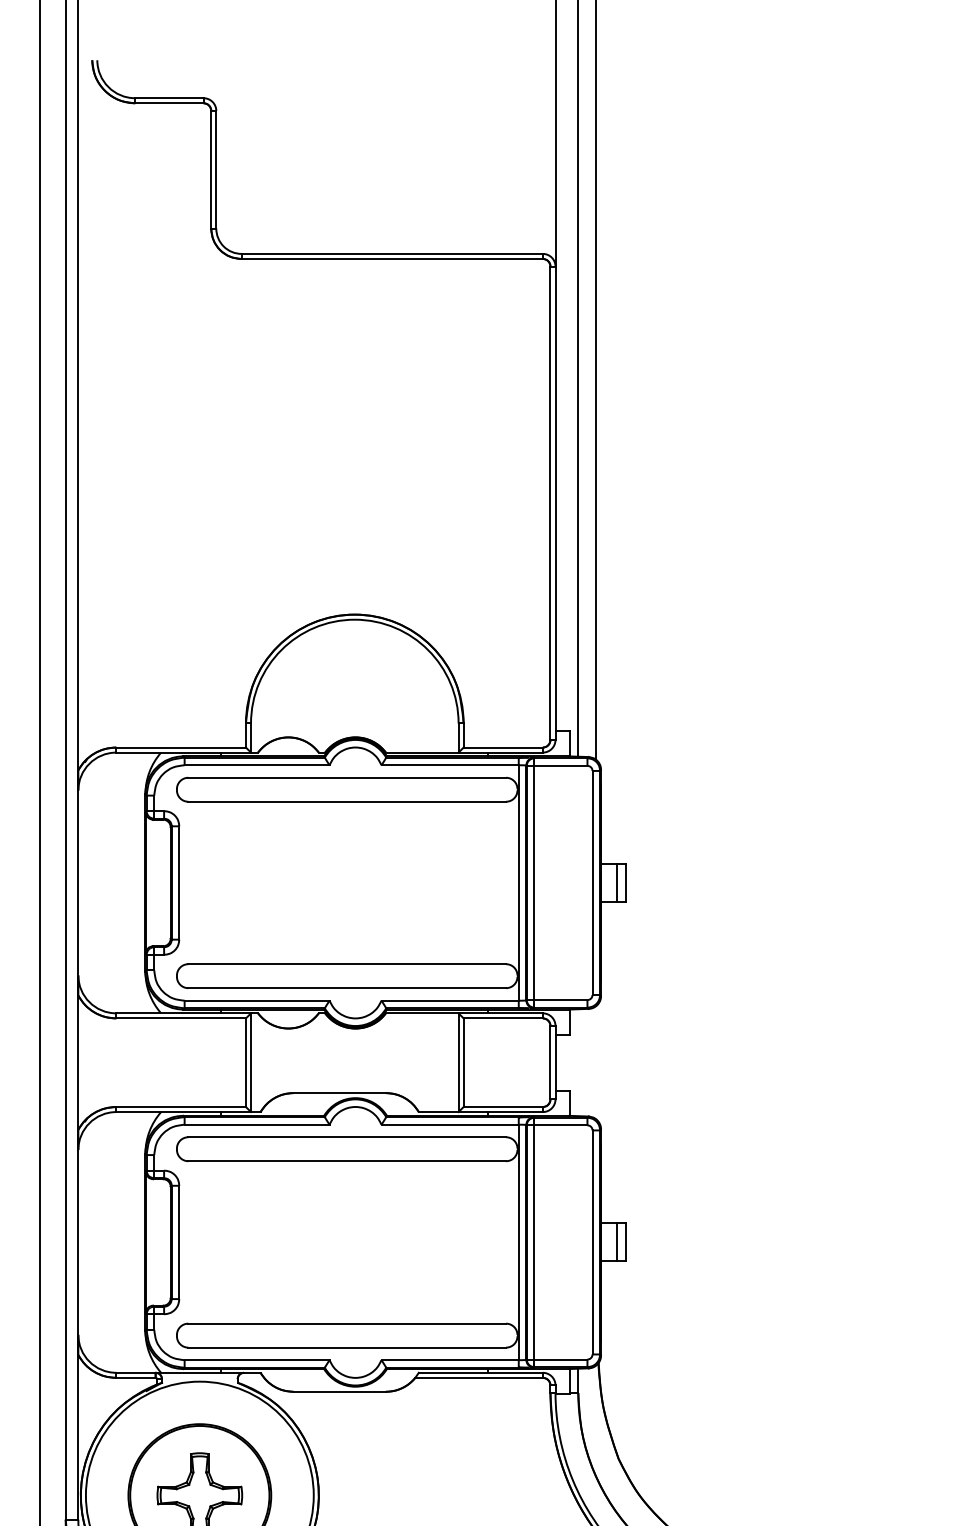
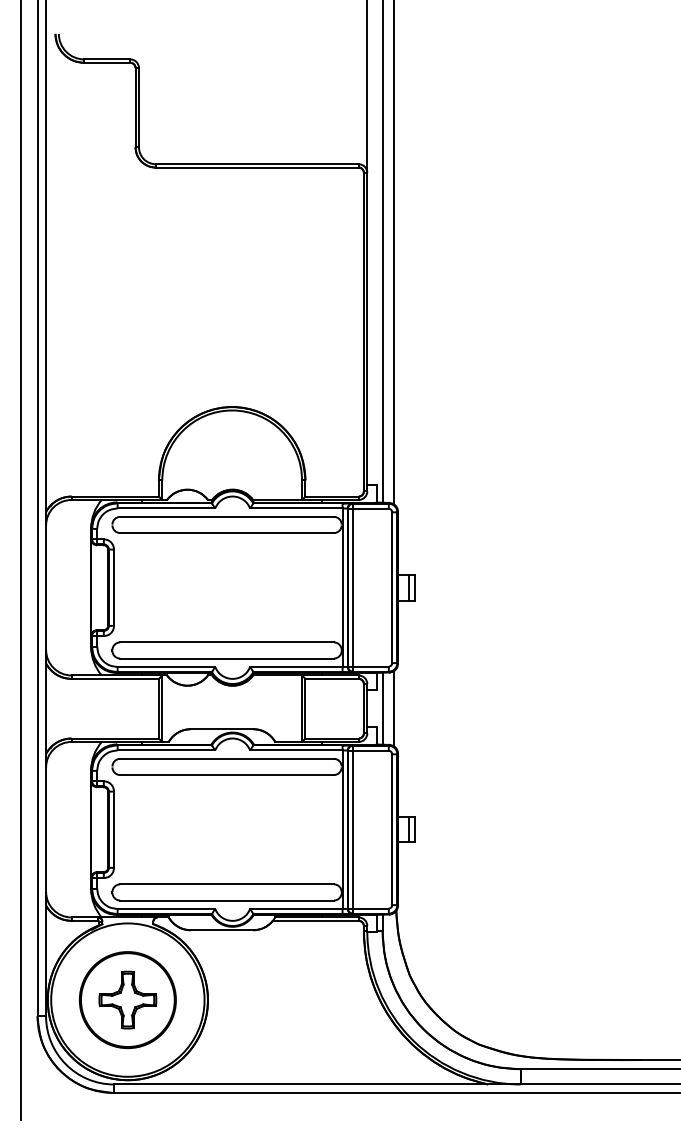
line: (578, 1062) -> (382, 708), added
line: (595, 1062) -> (394, 708), added

